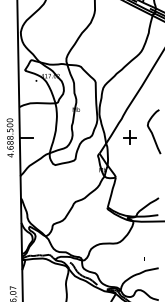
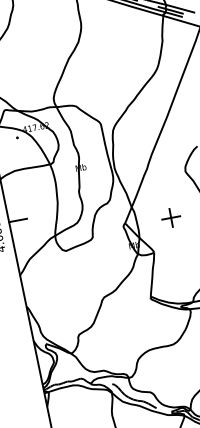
part: (129, 137) -> (170, 217), moved

